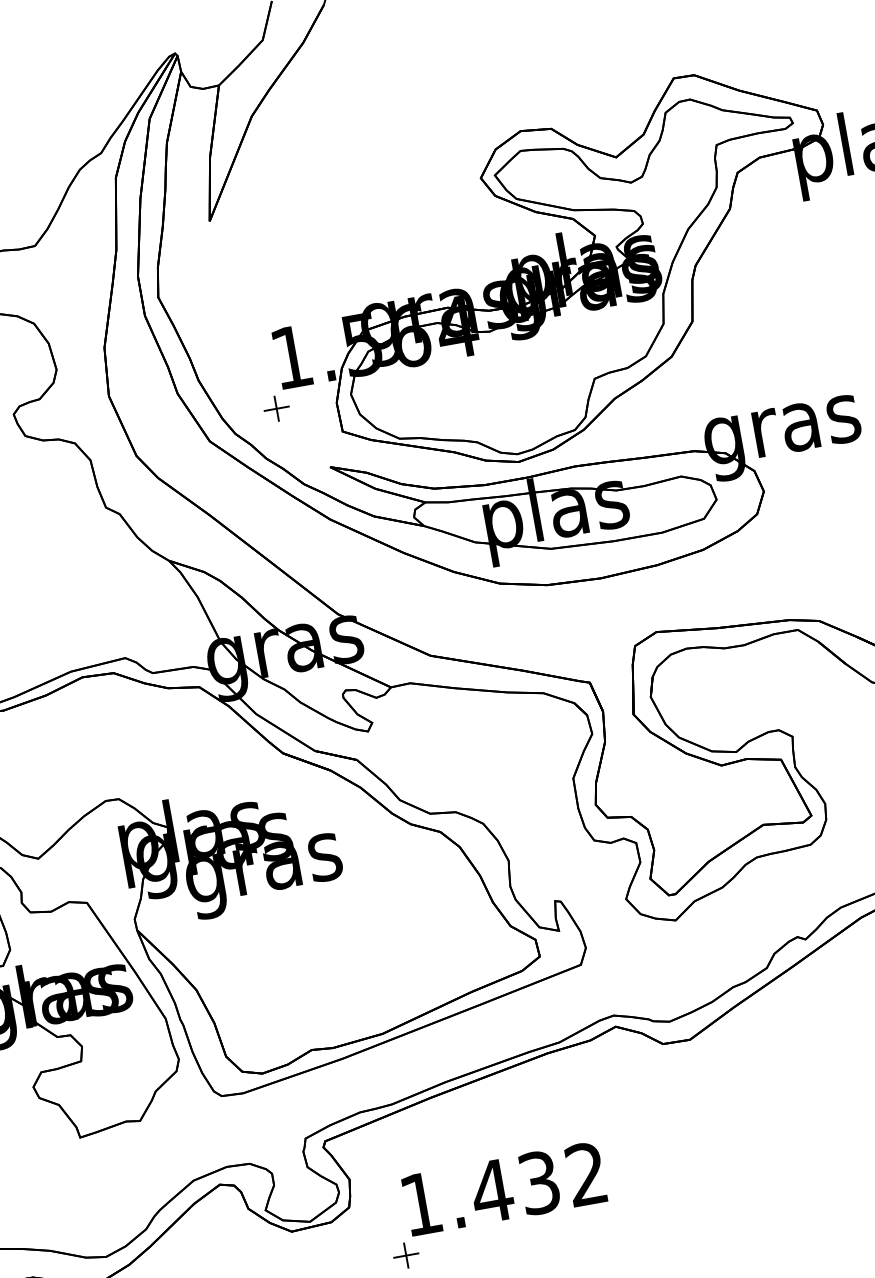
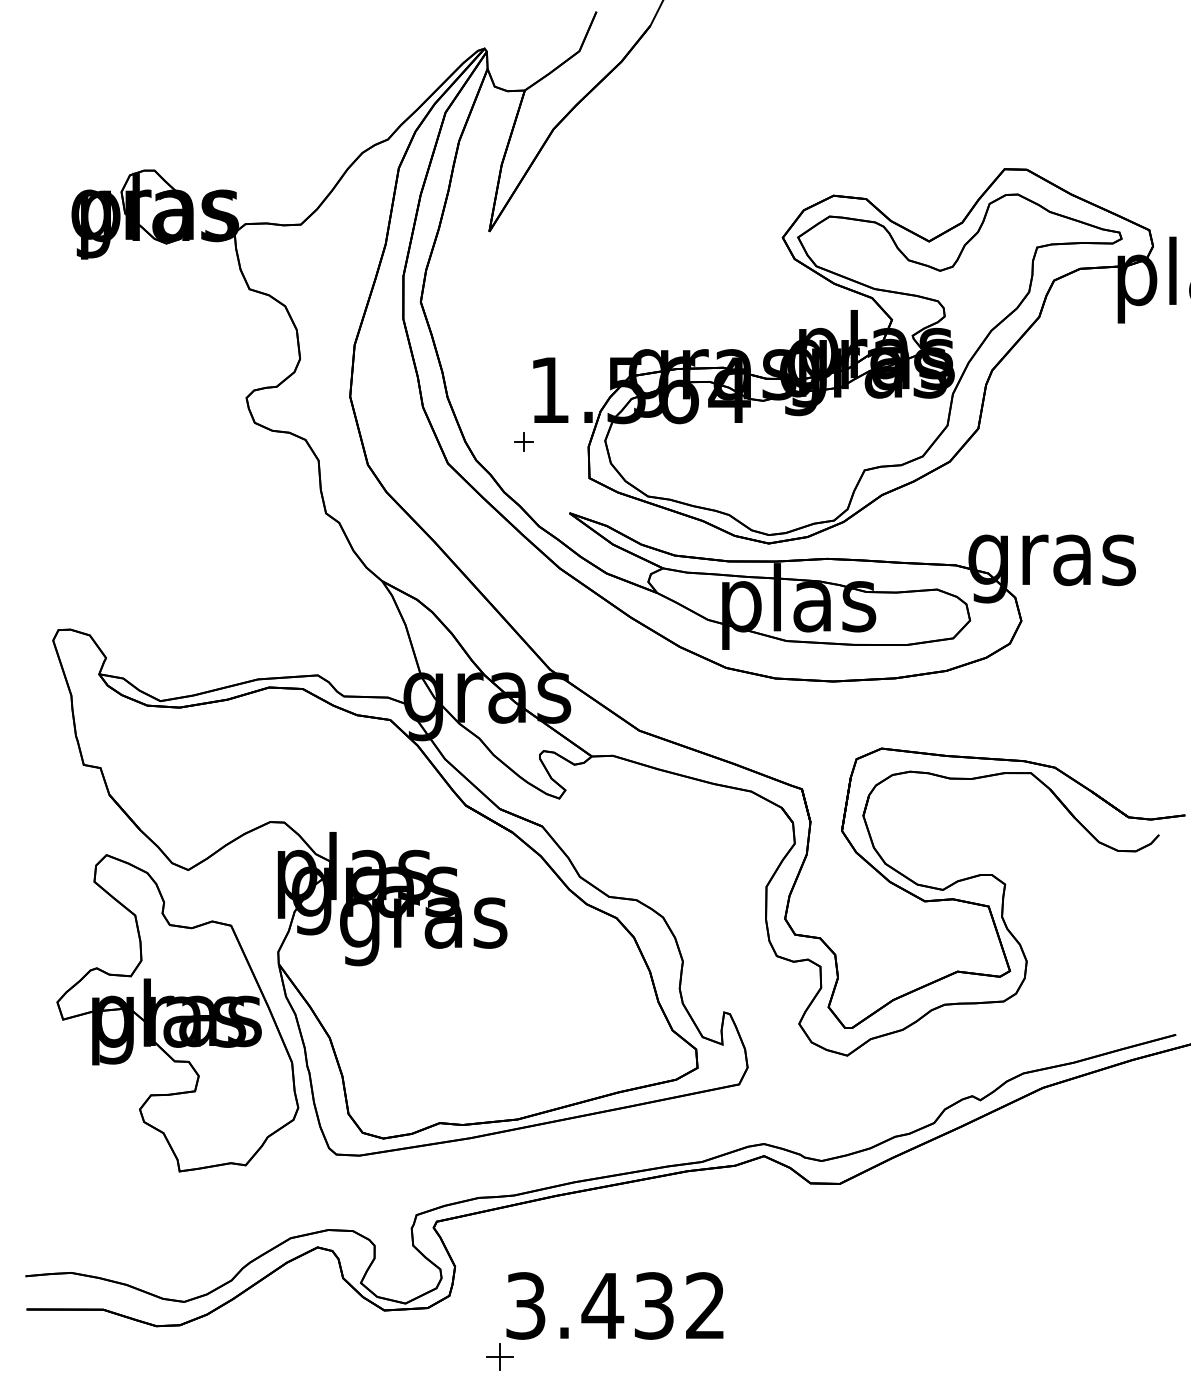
part: (275, 408) -> (523, 441), size x0.7
text: (420, 1203) -> (525, 1305), 1.432 -> 3.432

